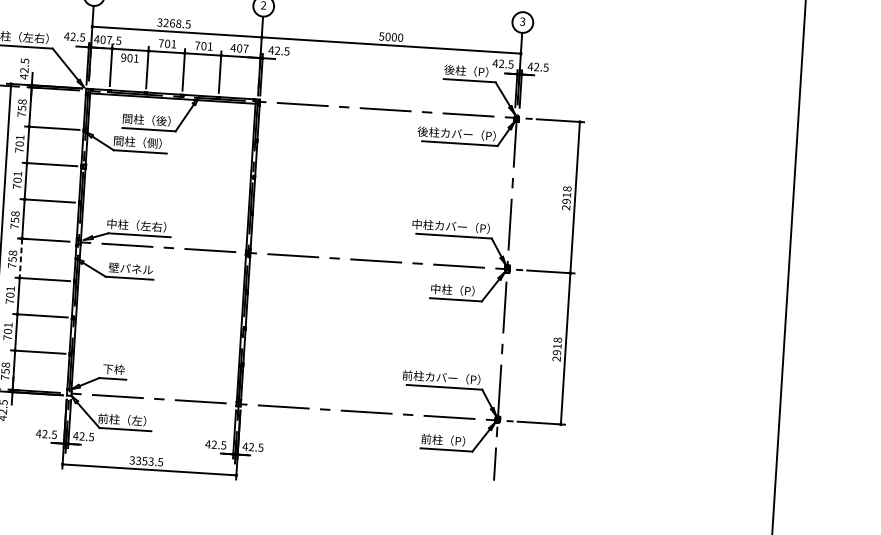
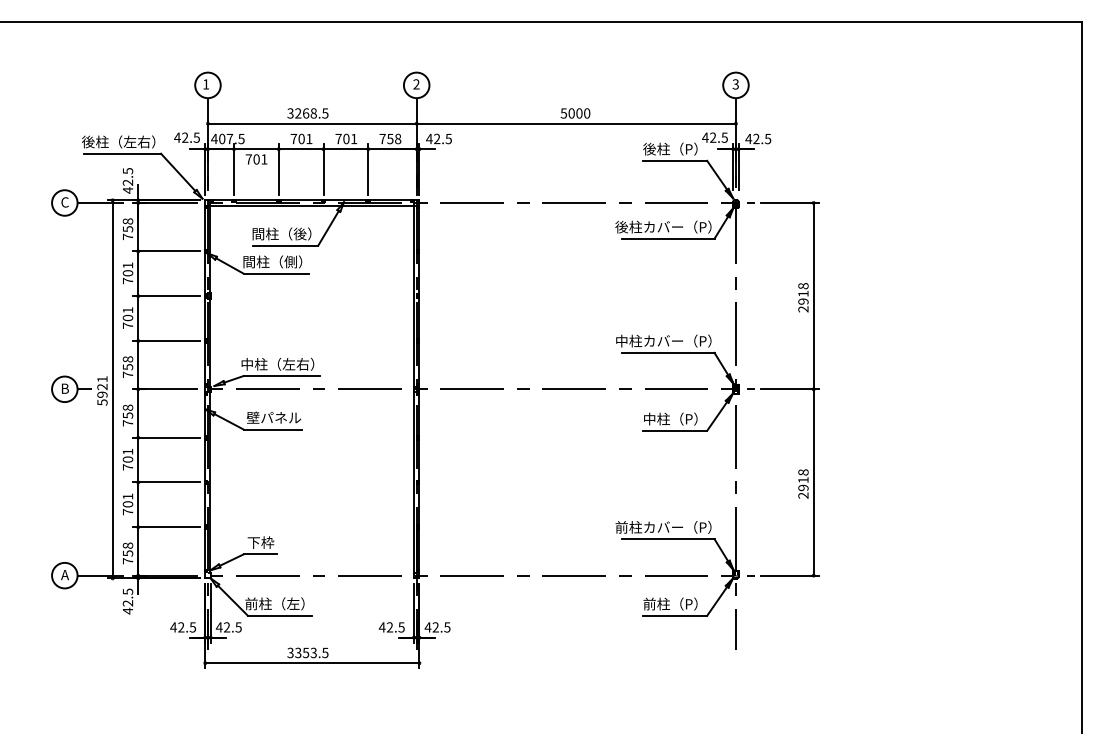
text: (239, 48) -> (390, 138), 407 -> 758
text: (123, 57) -> (248, 159), 901 -> 701
line: (21, 259) -> (138, 414), dashed -> solid

